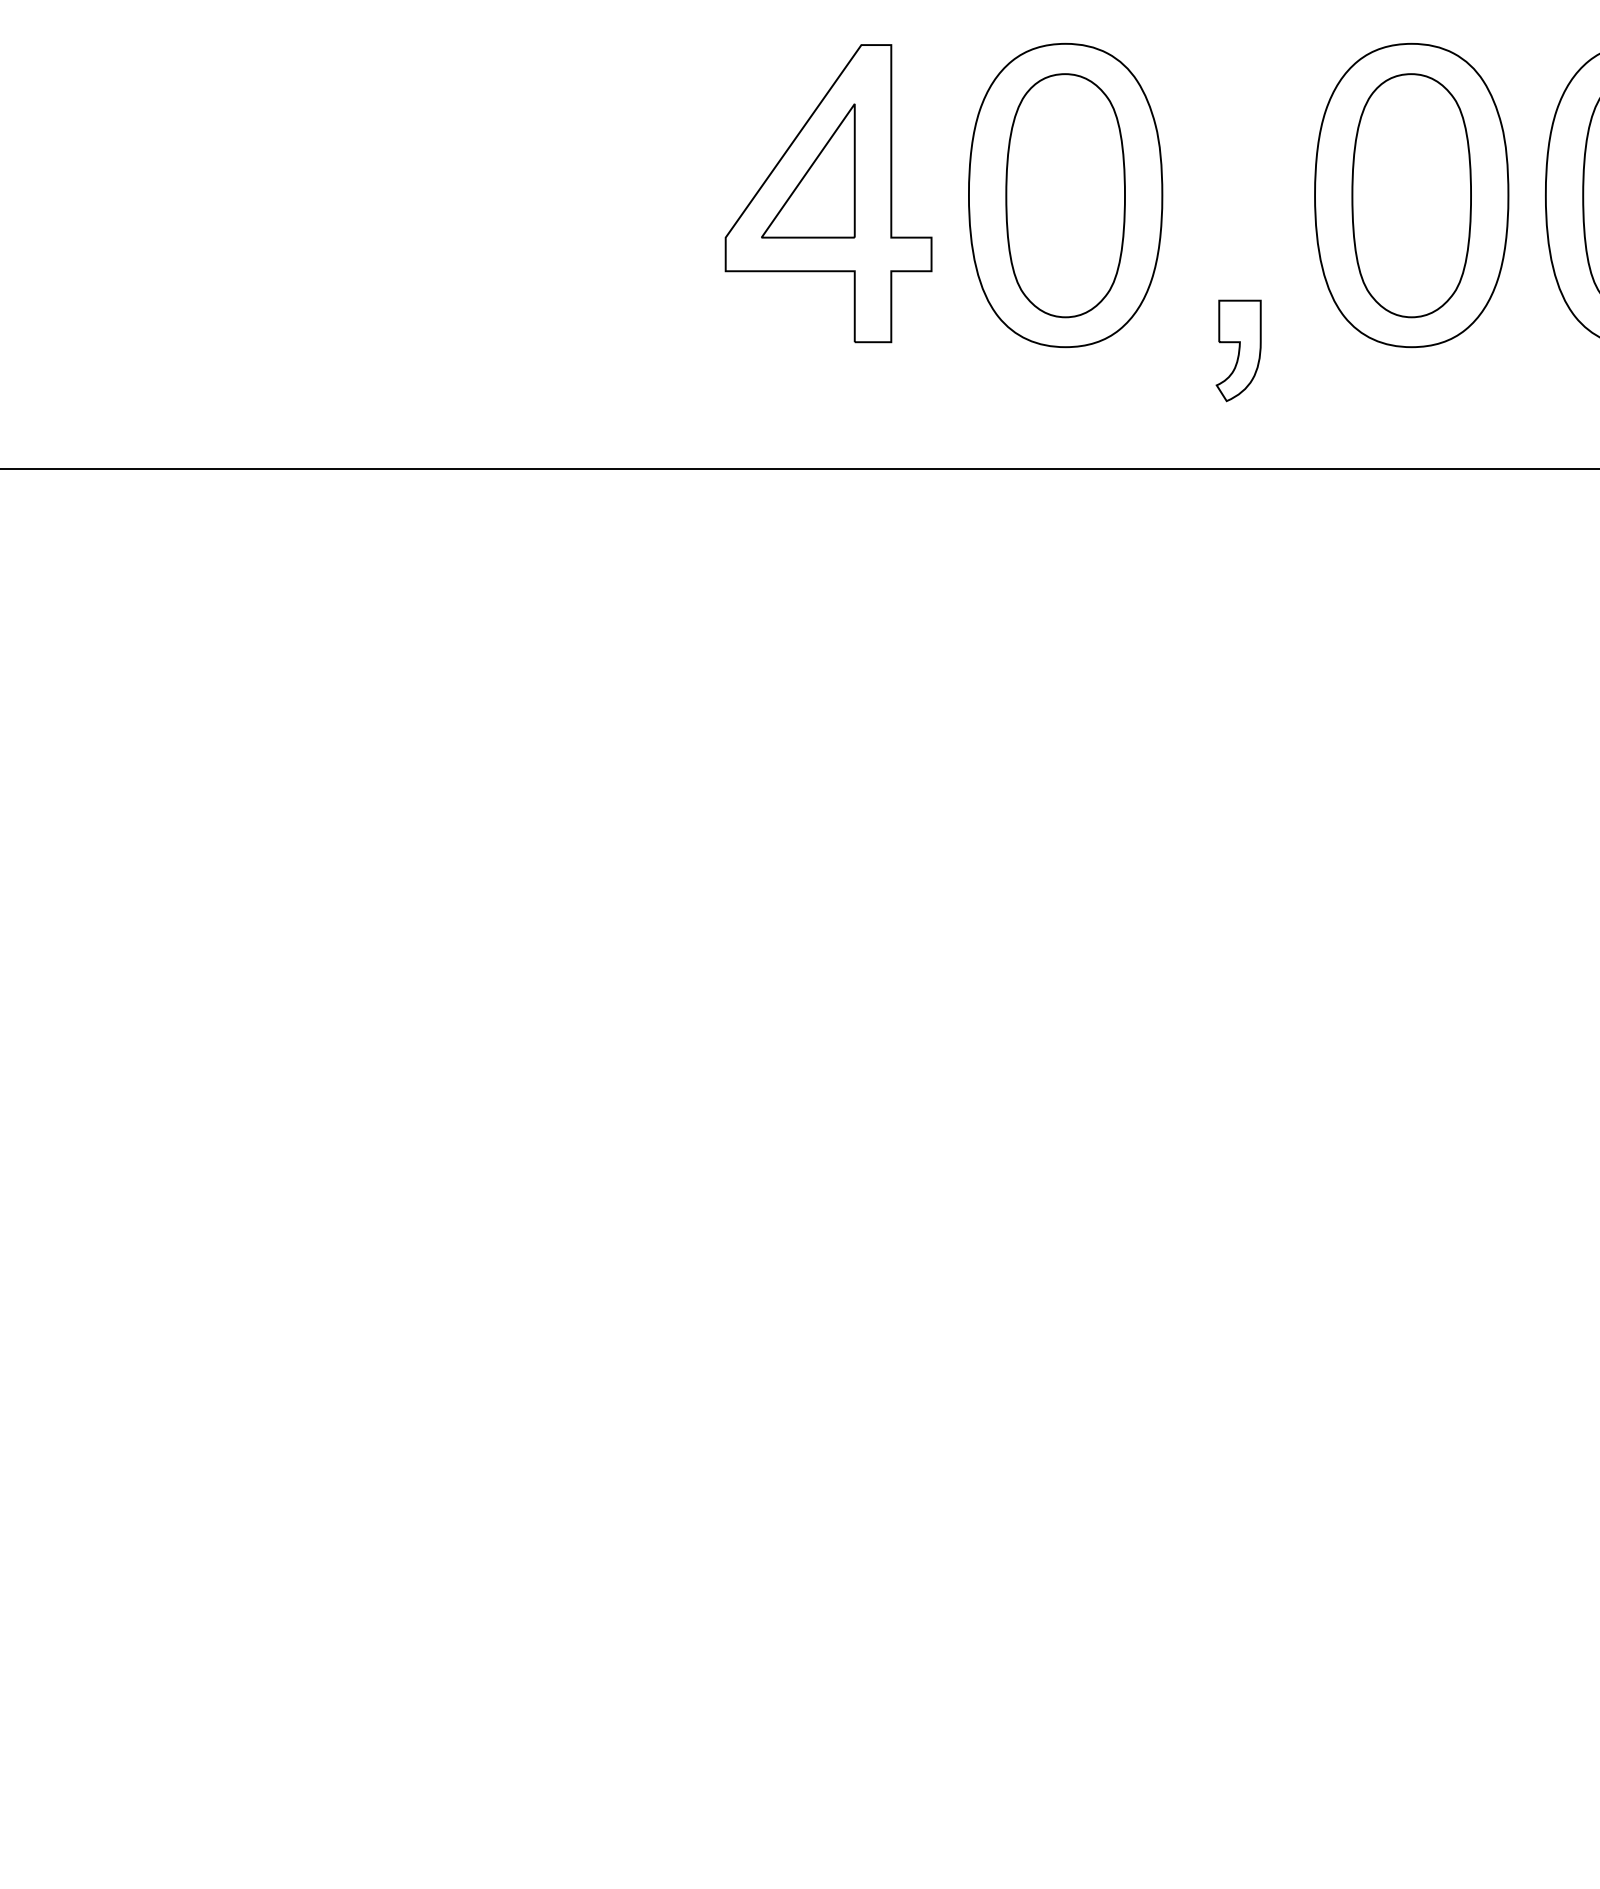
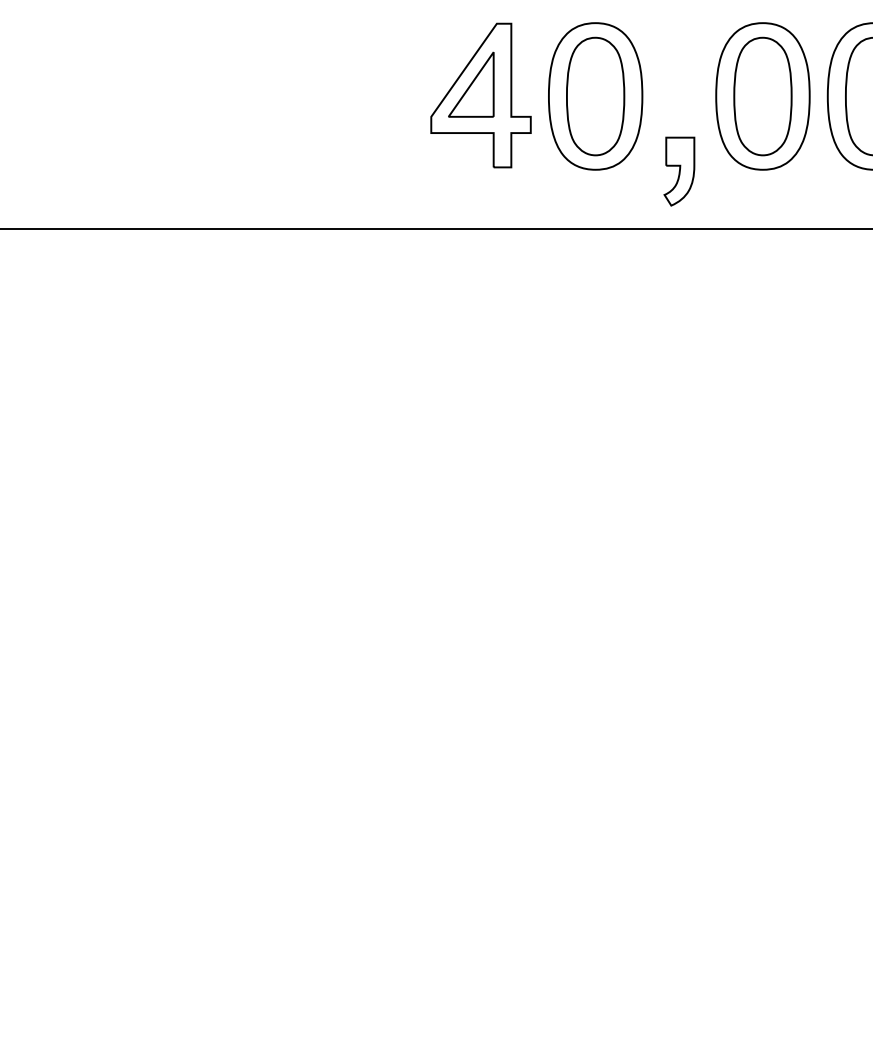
part: (1237, 350) -> (678, 171), size x1.4

